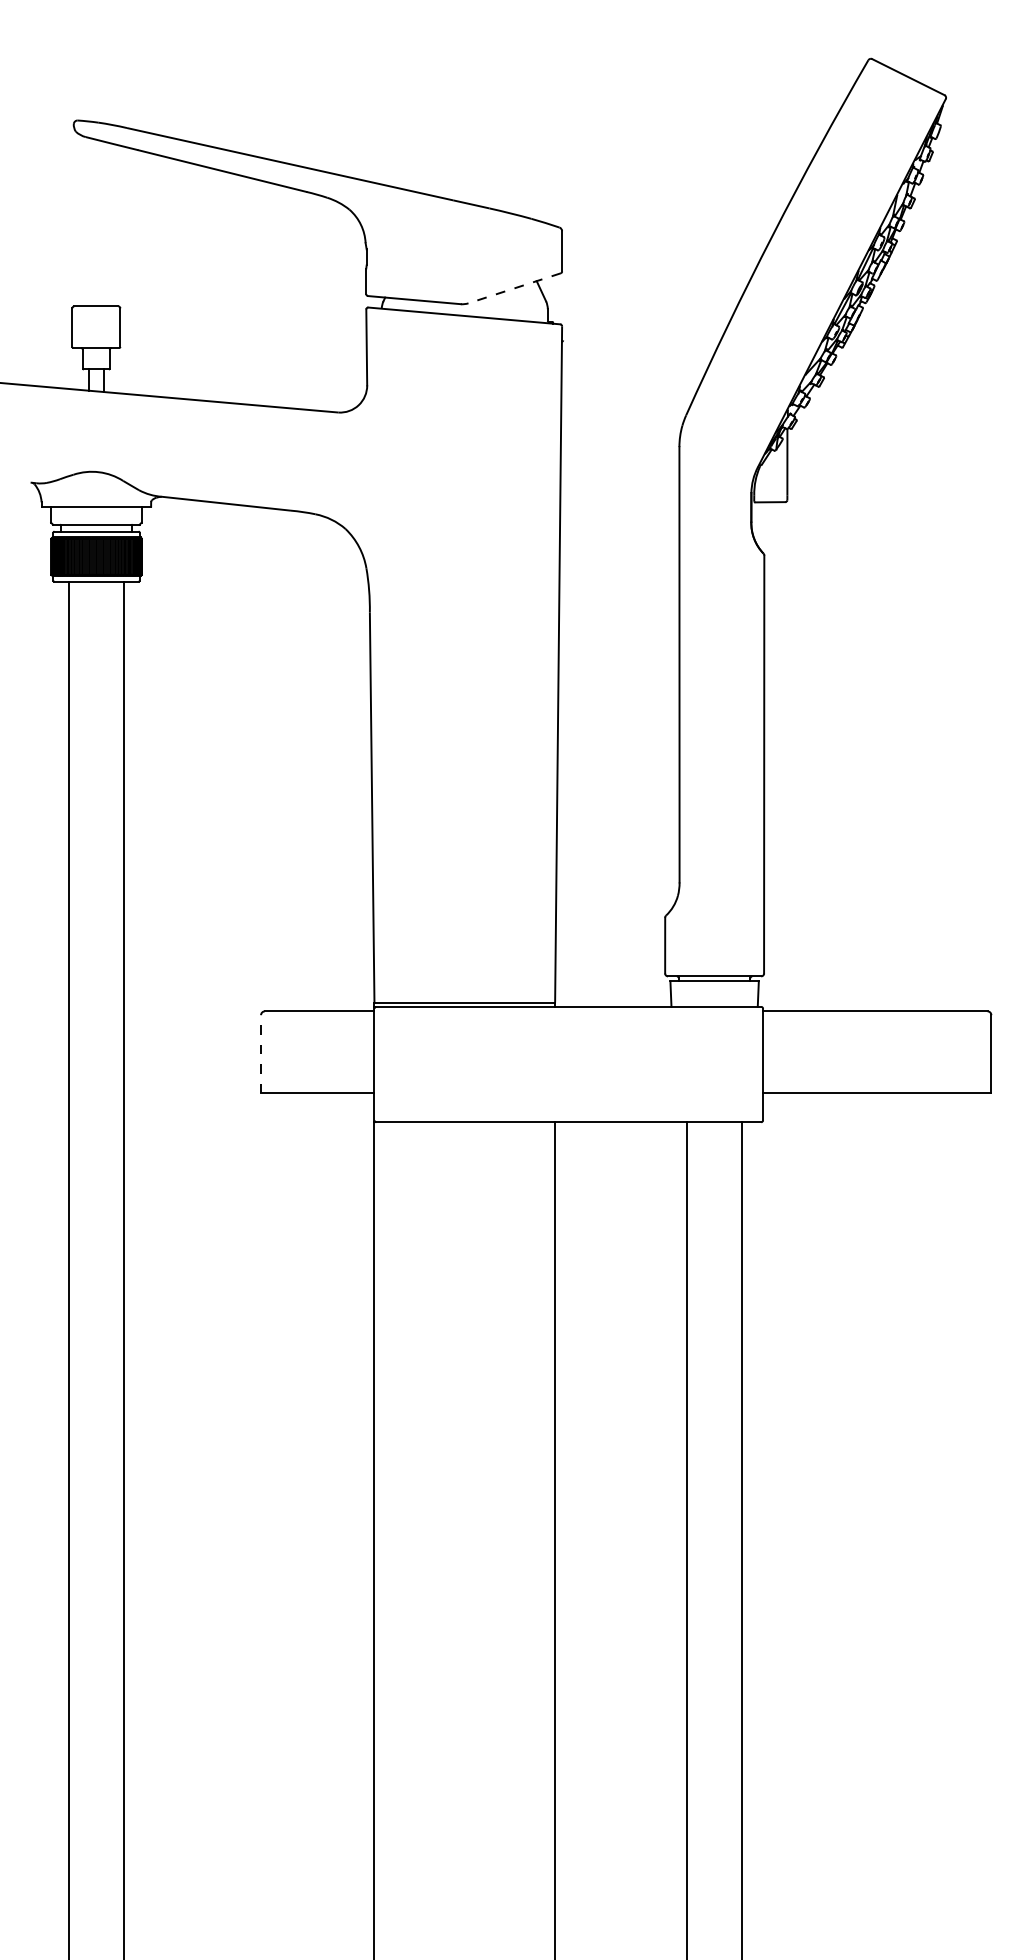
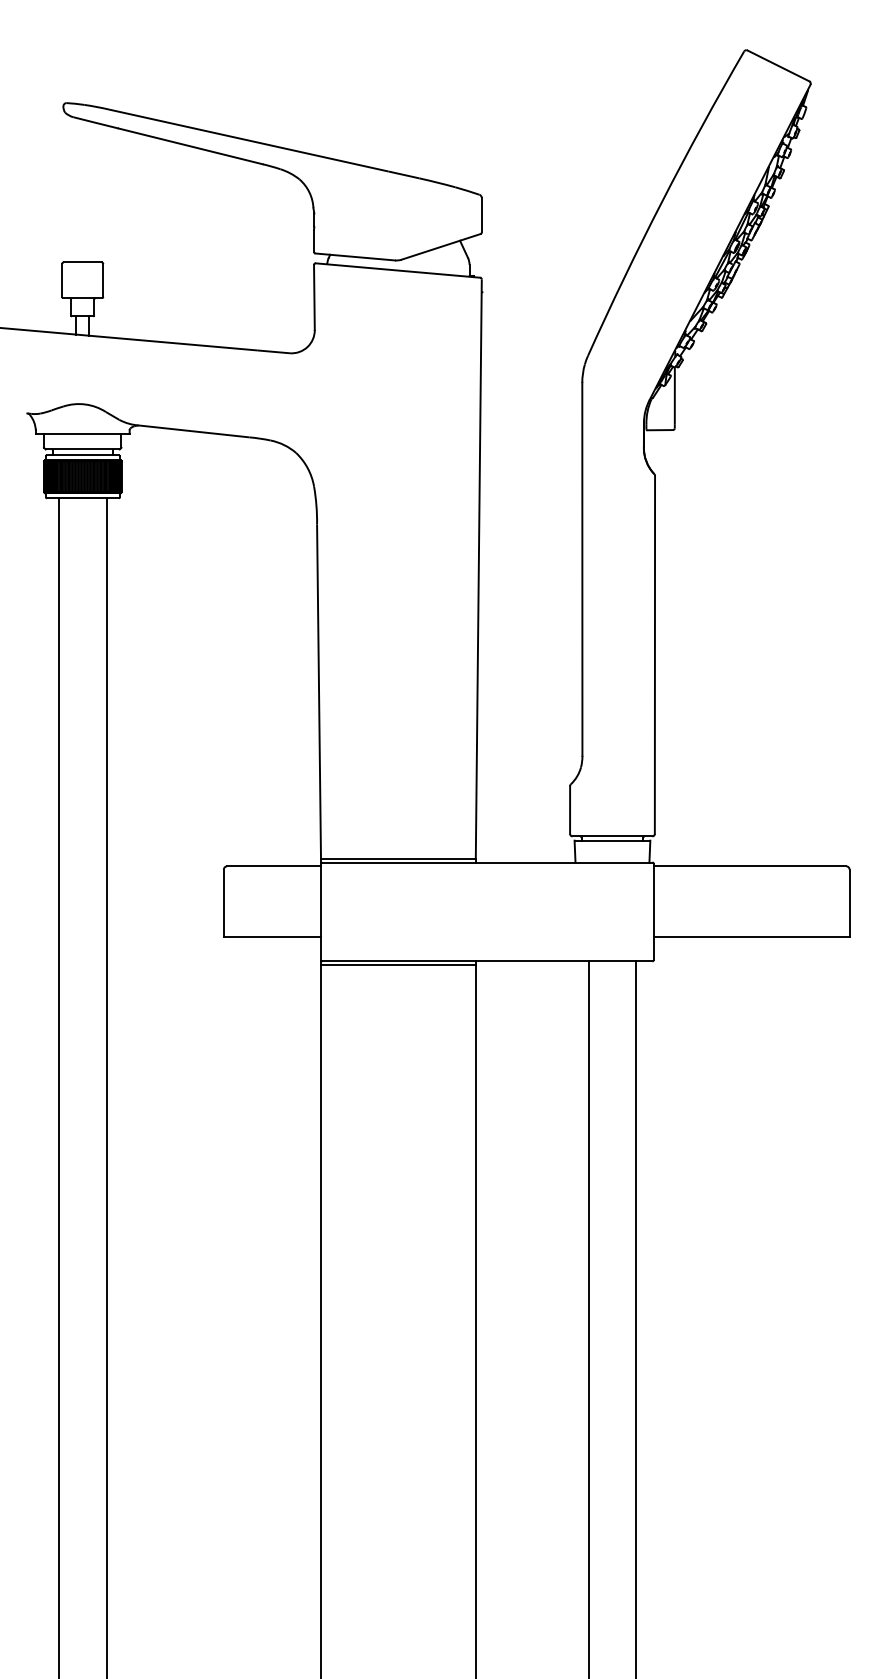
line: (514, 288) -> (440, 247), dashed -> solid
line: (261, 1053) -> (224, 902), dashed -> solid
line: (464, 1126) -> (398, 965), added

